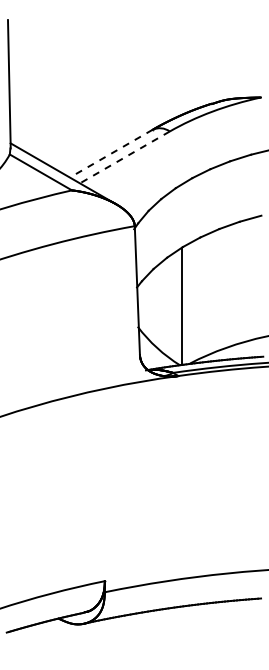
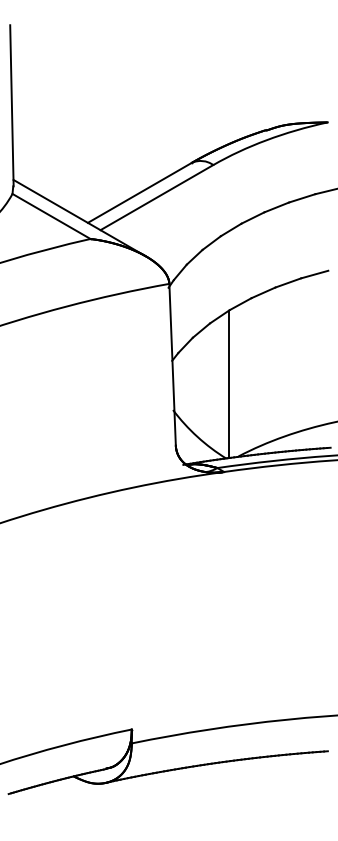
line: (111, 153) -> (140, 192), dashed -> solid
line: (124, 157) -> (156, 197), dashed -> solid

